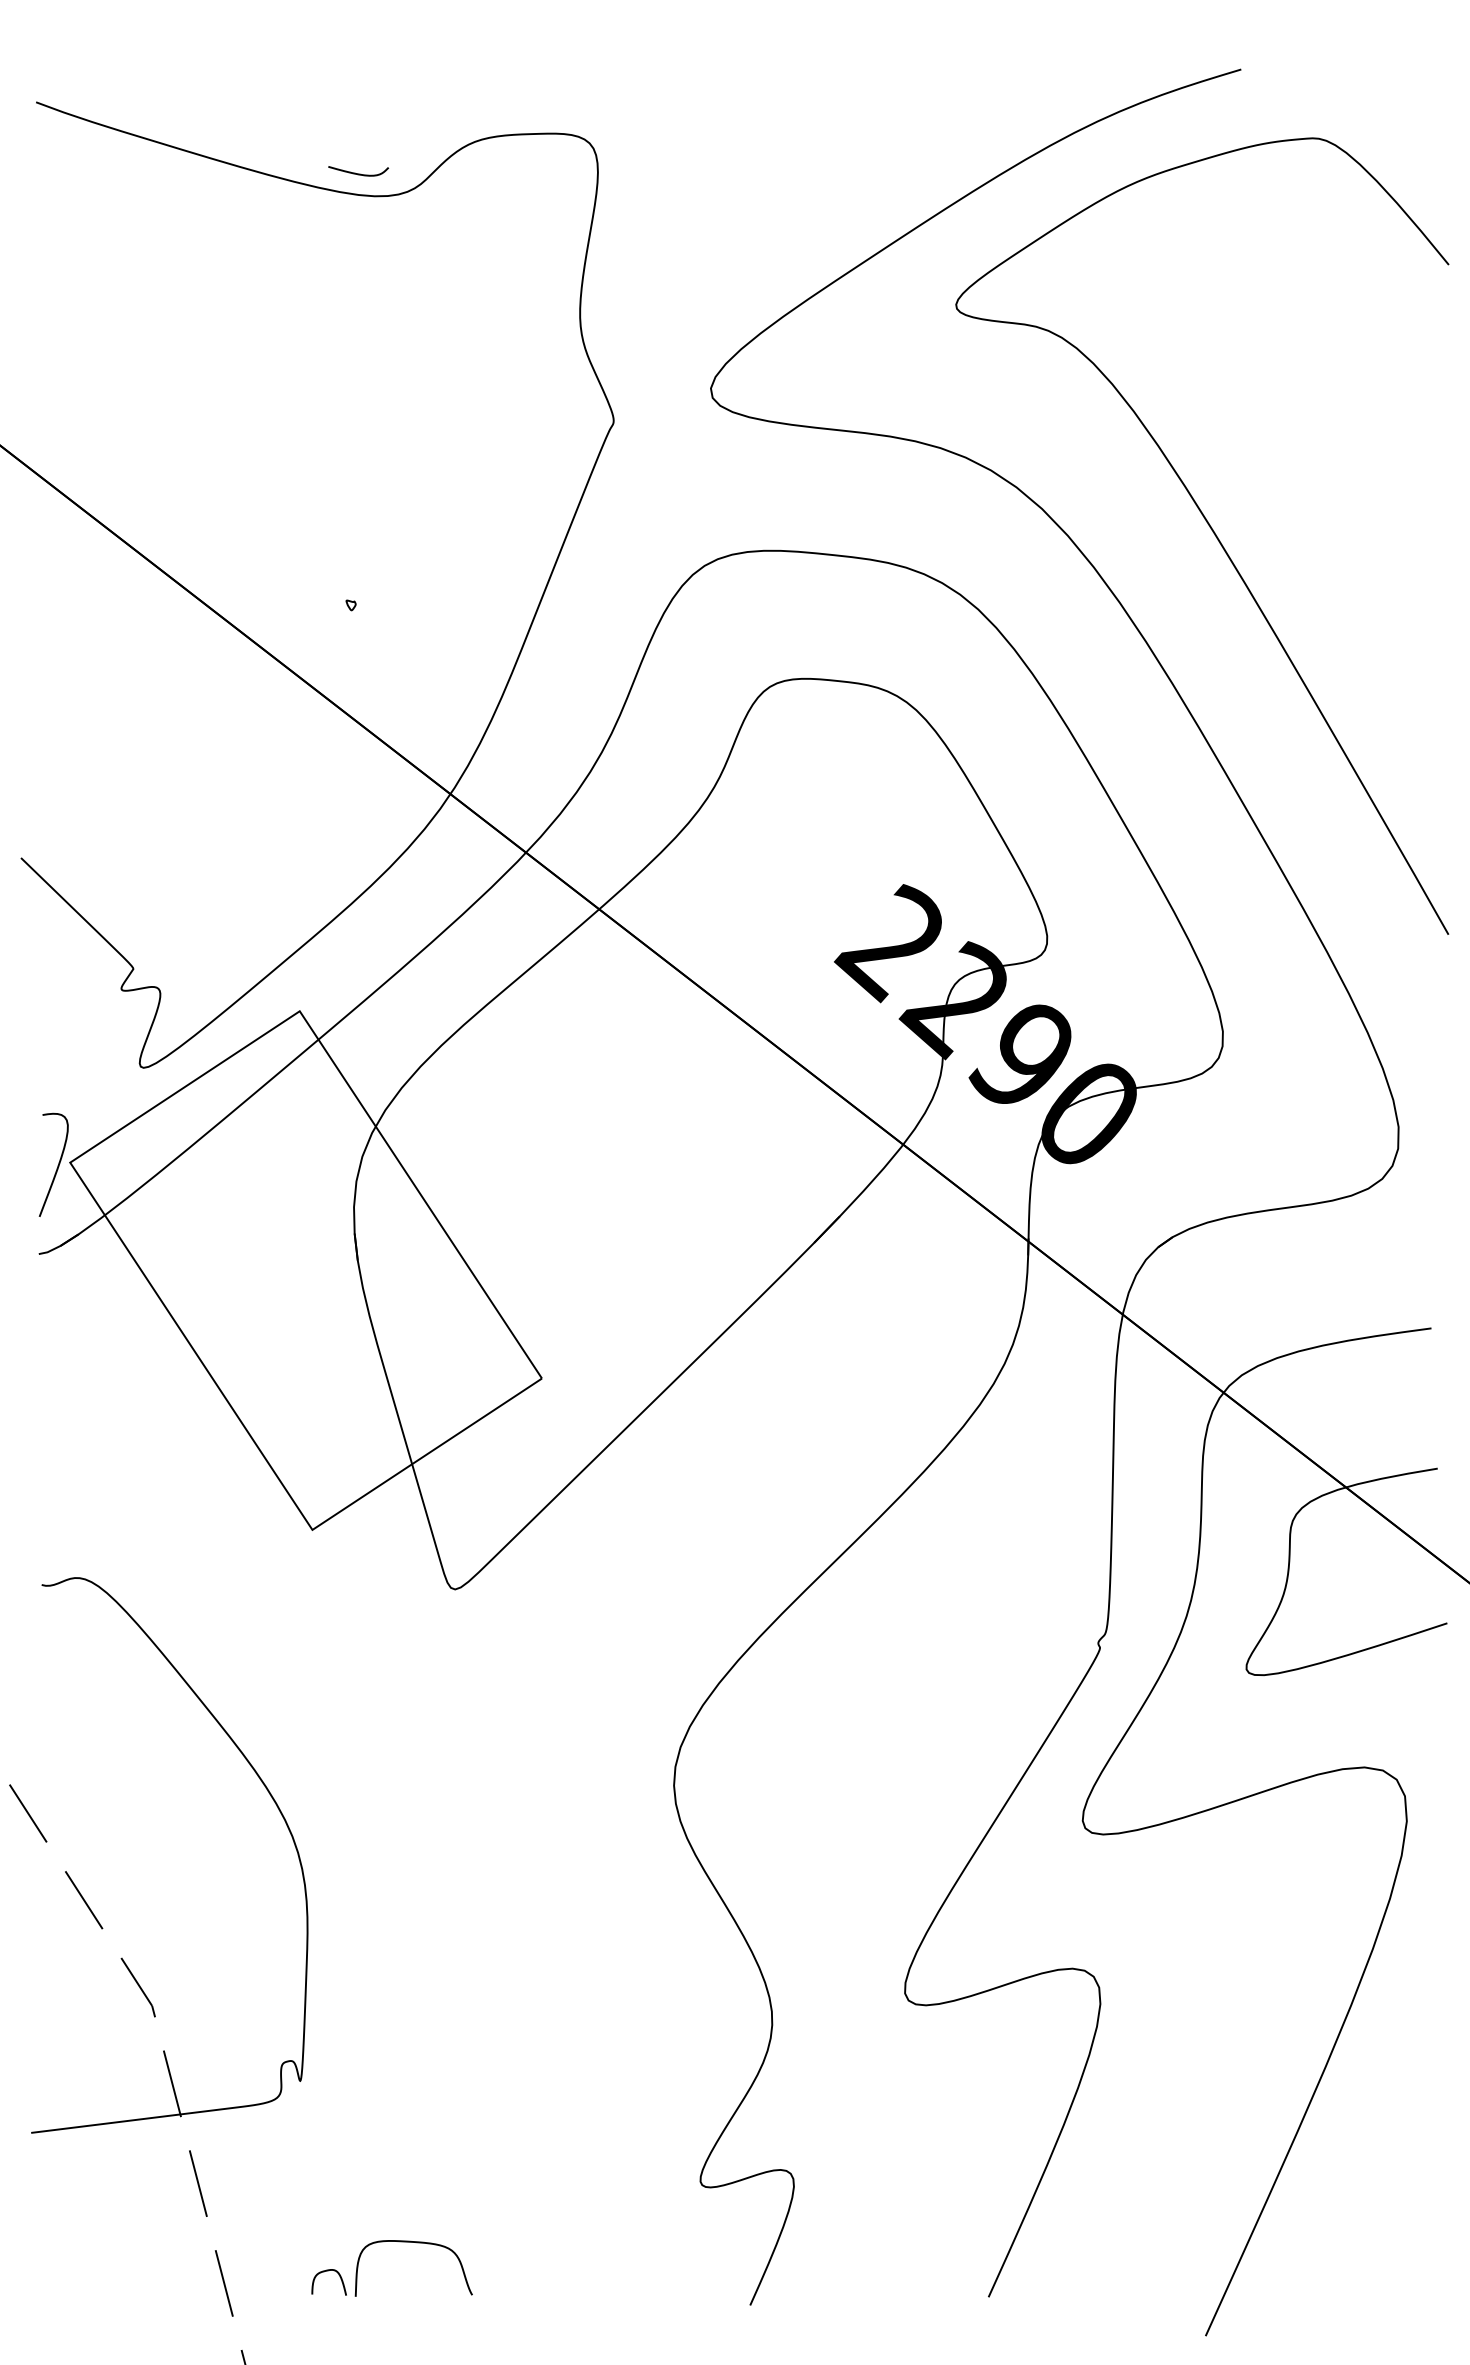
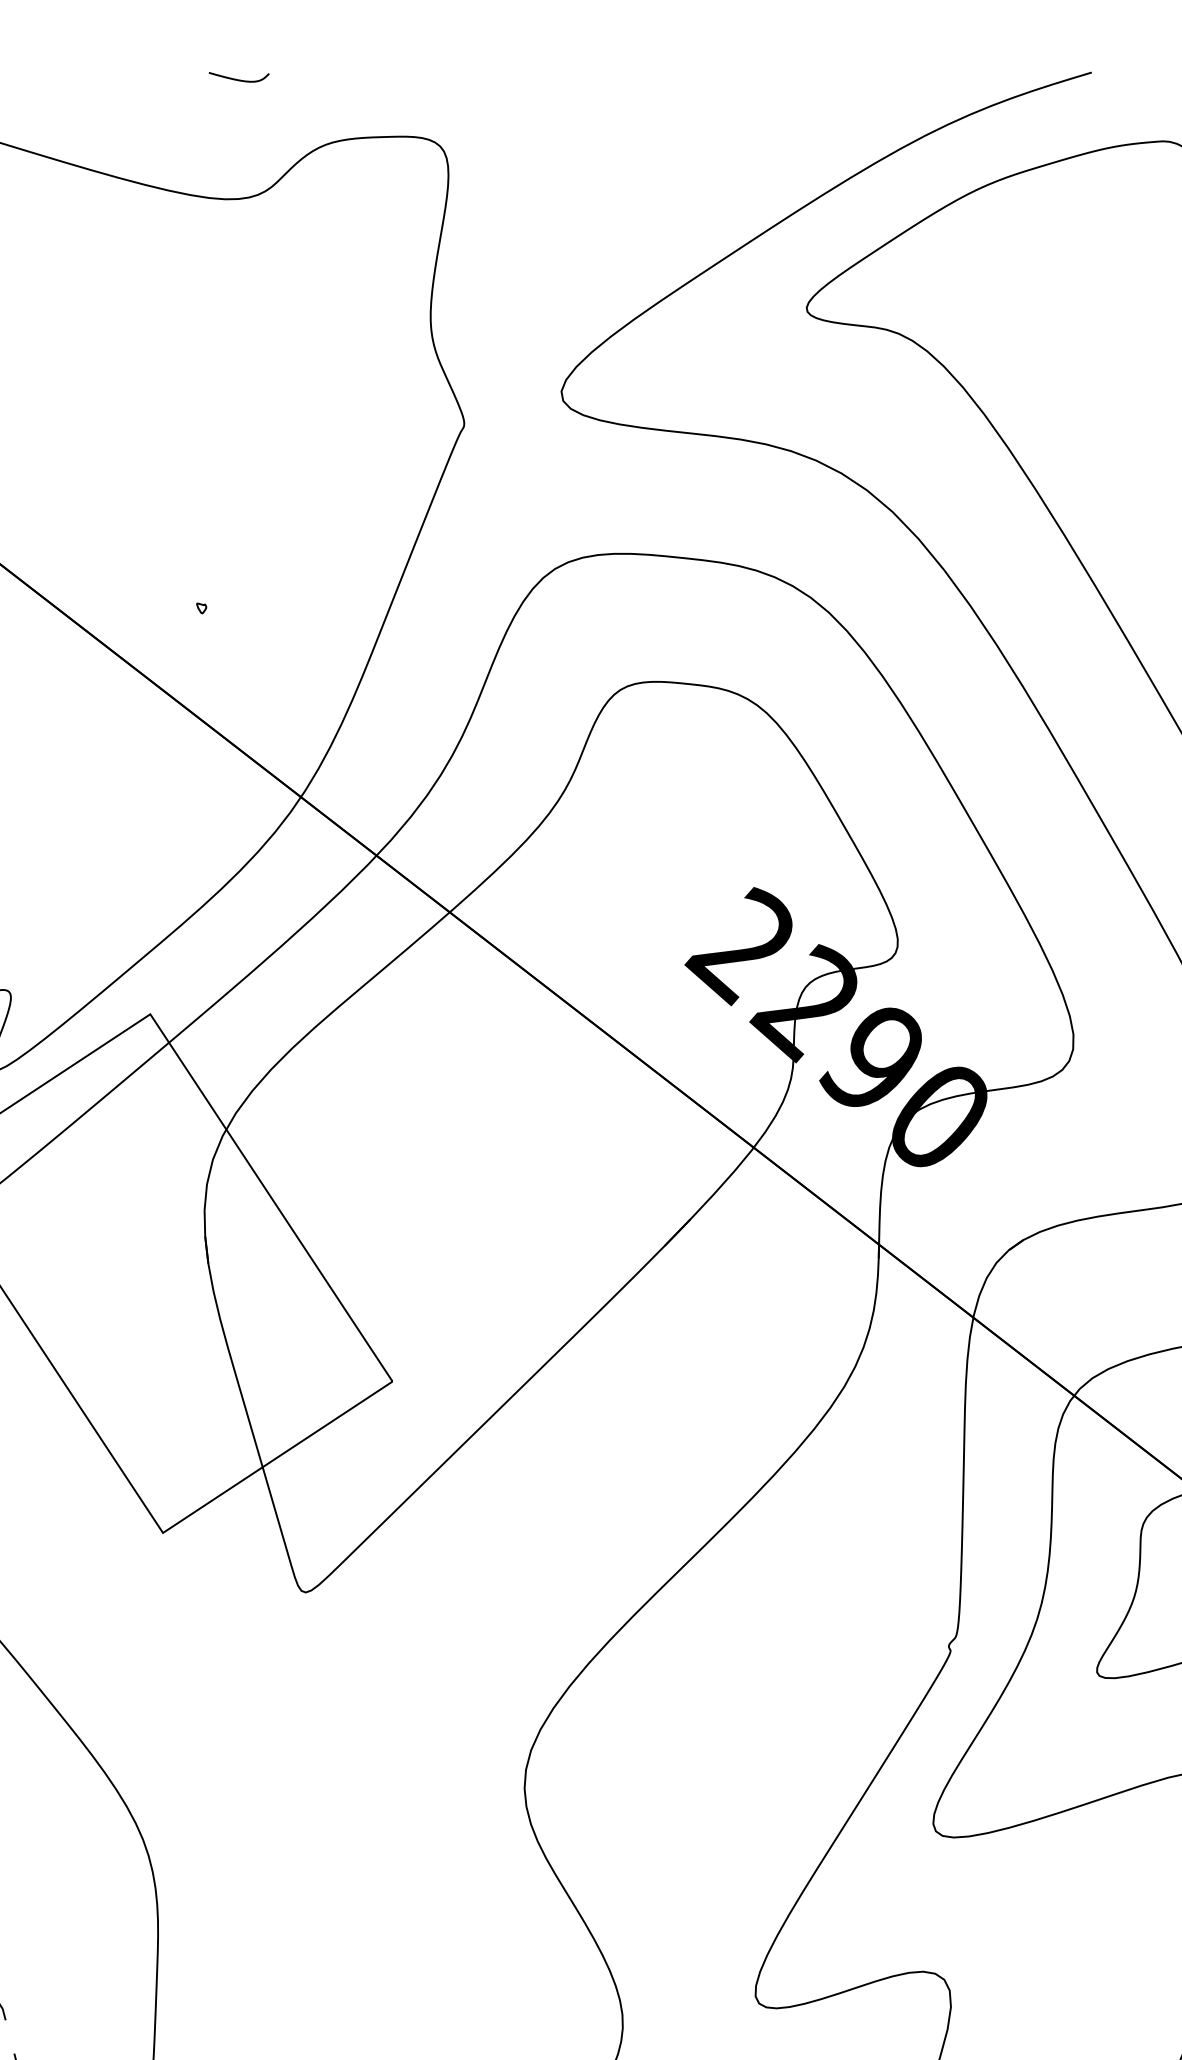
curve: (358, 173) -> (239, 79), moved

